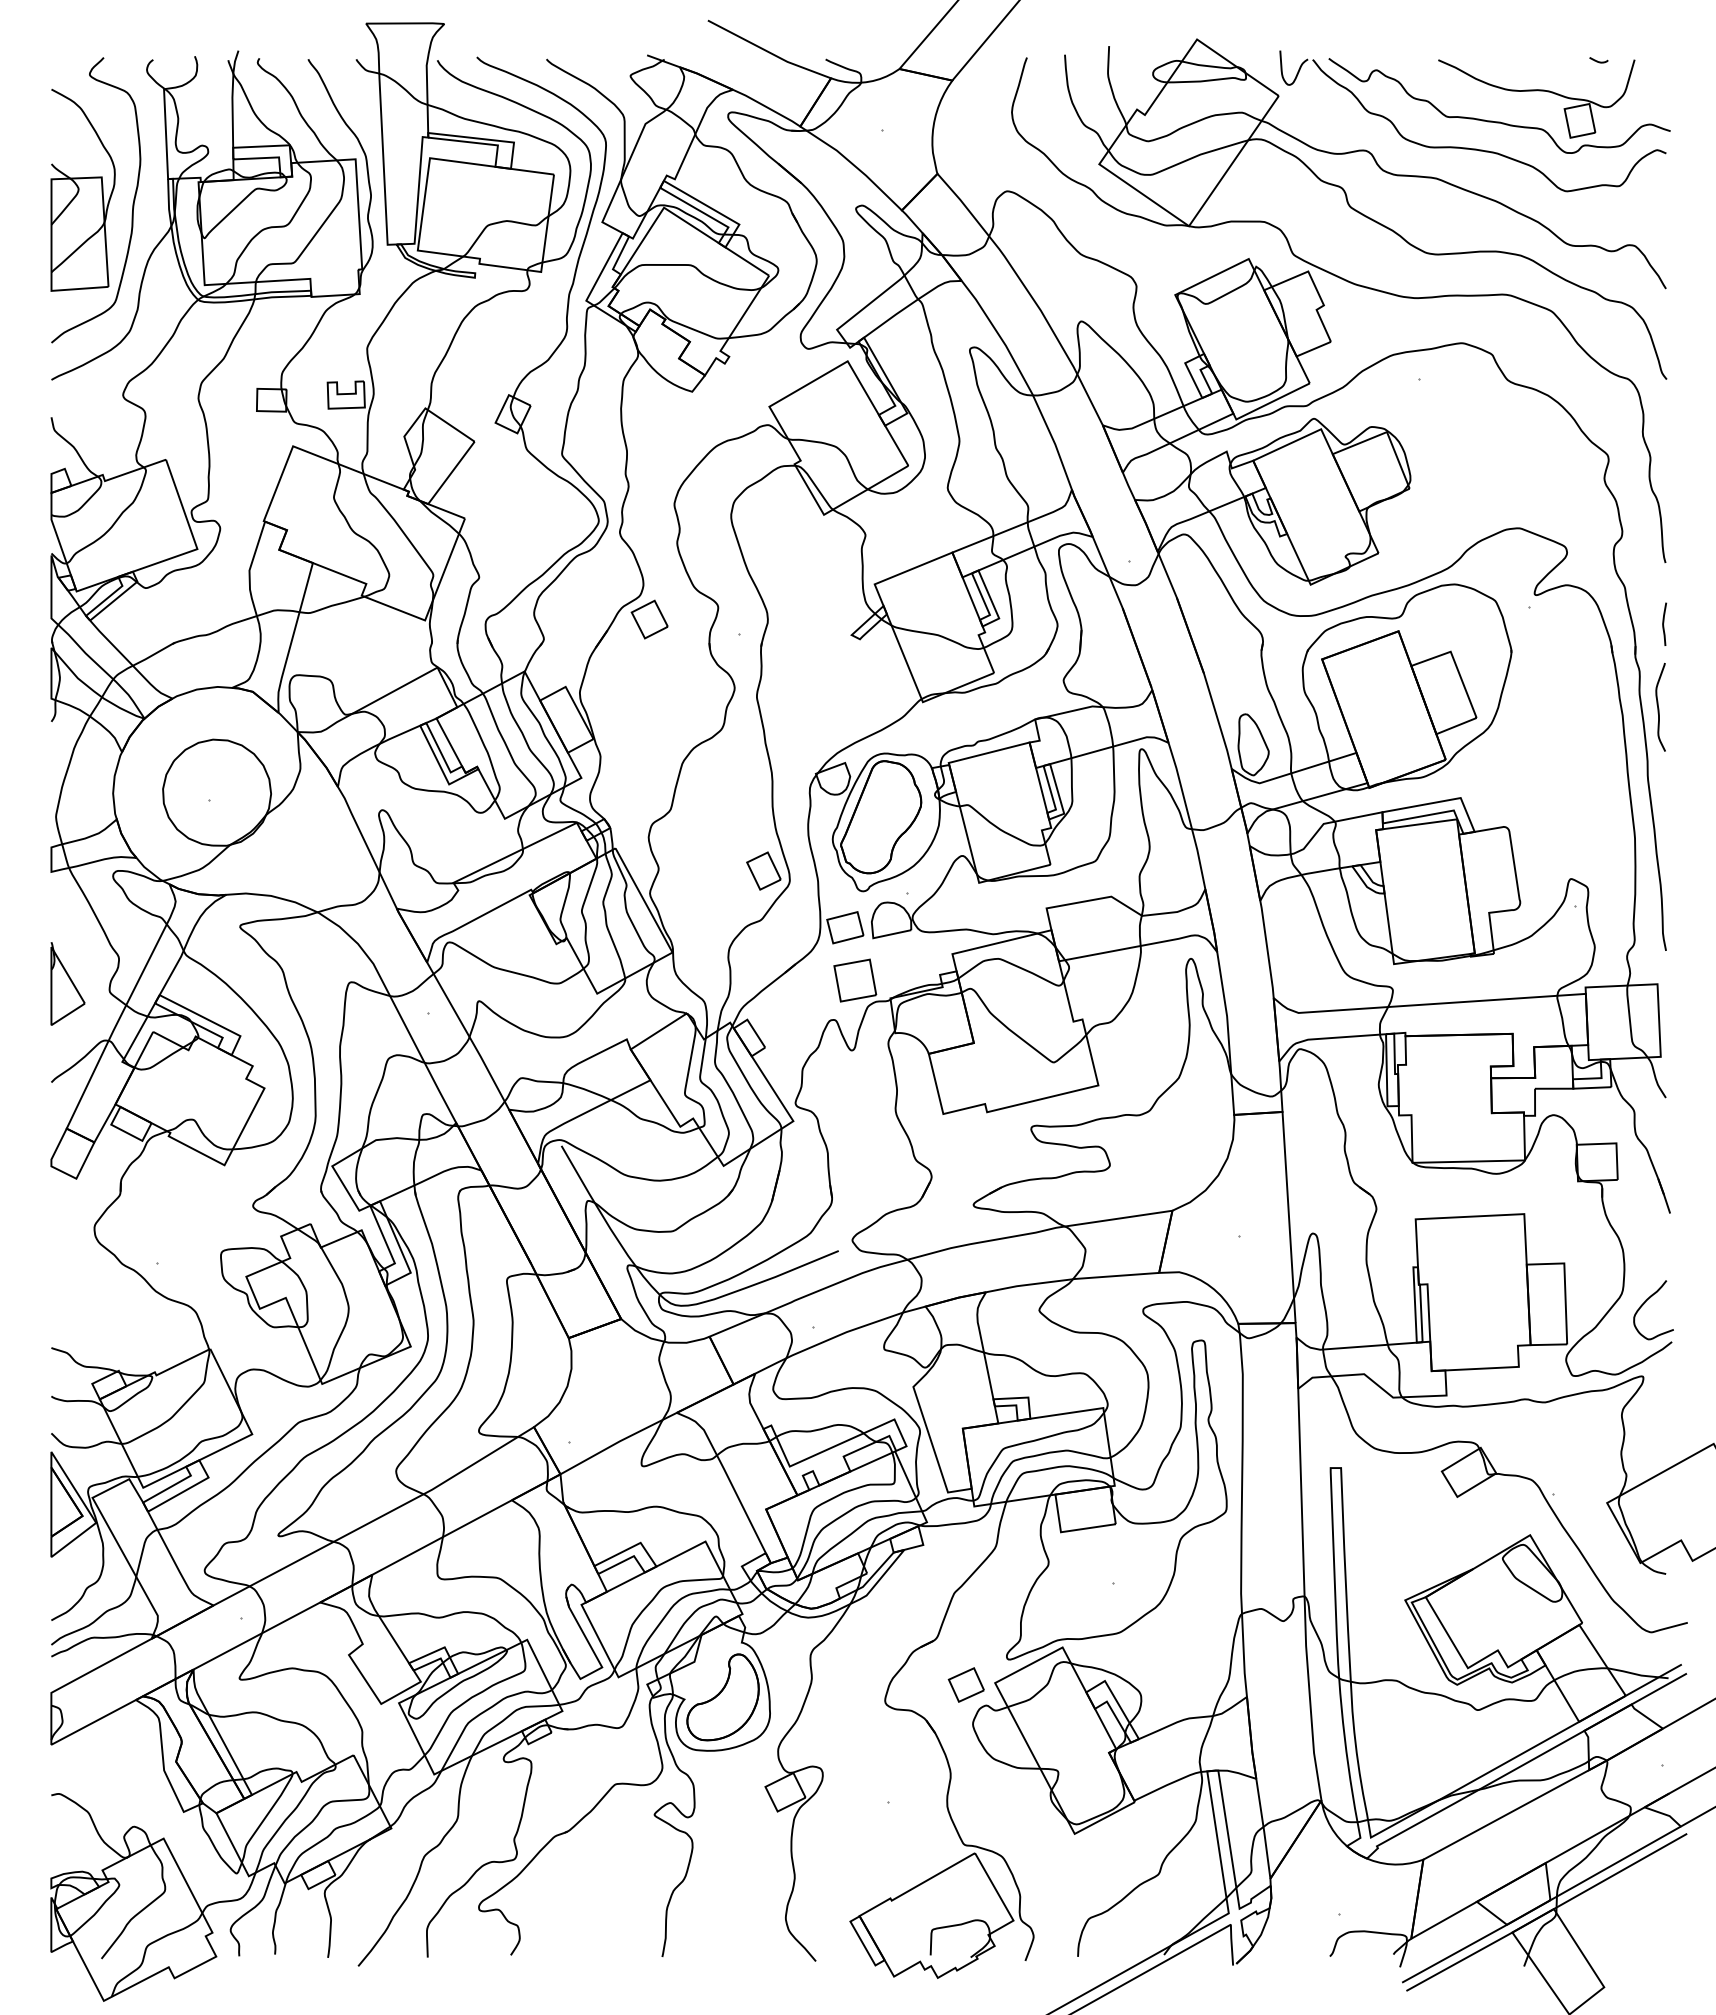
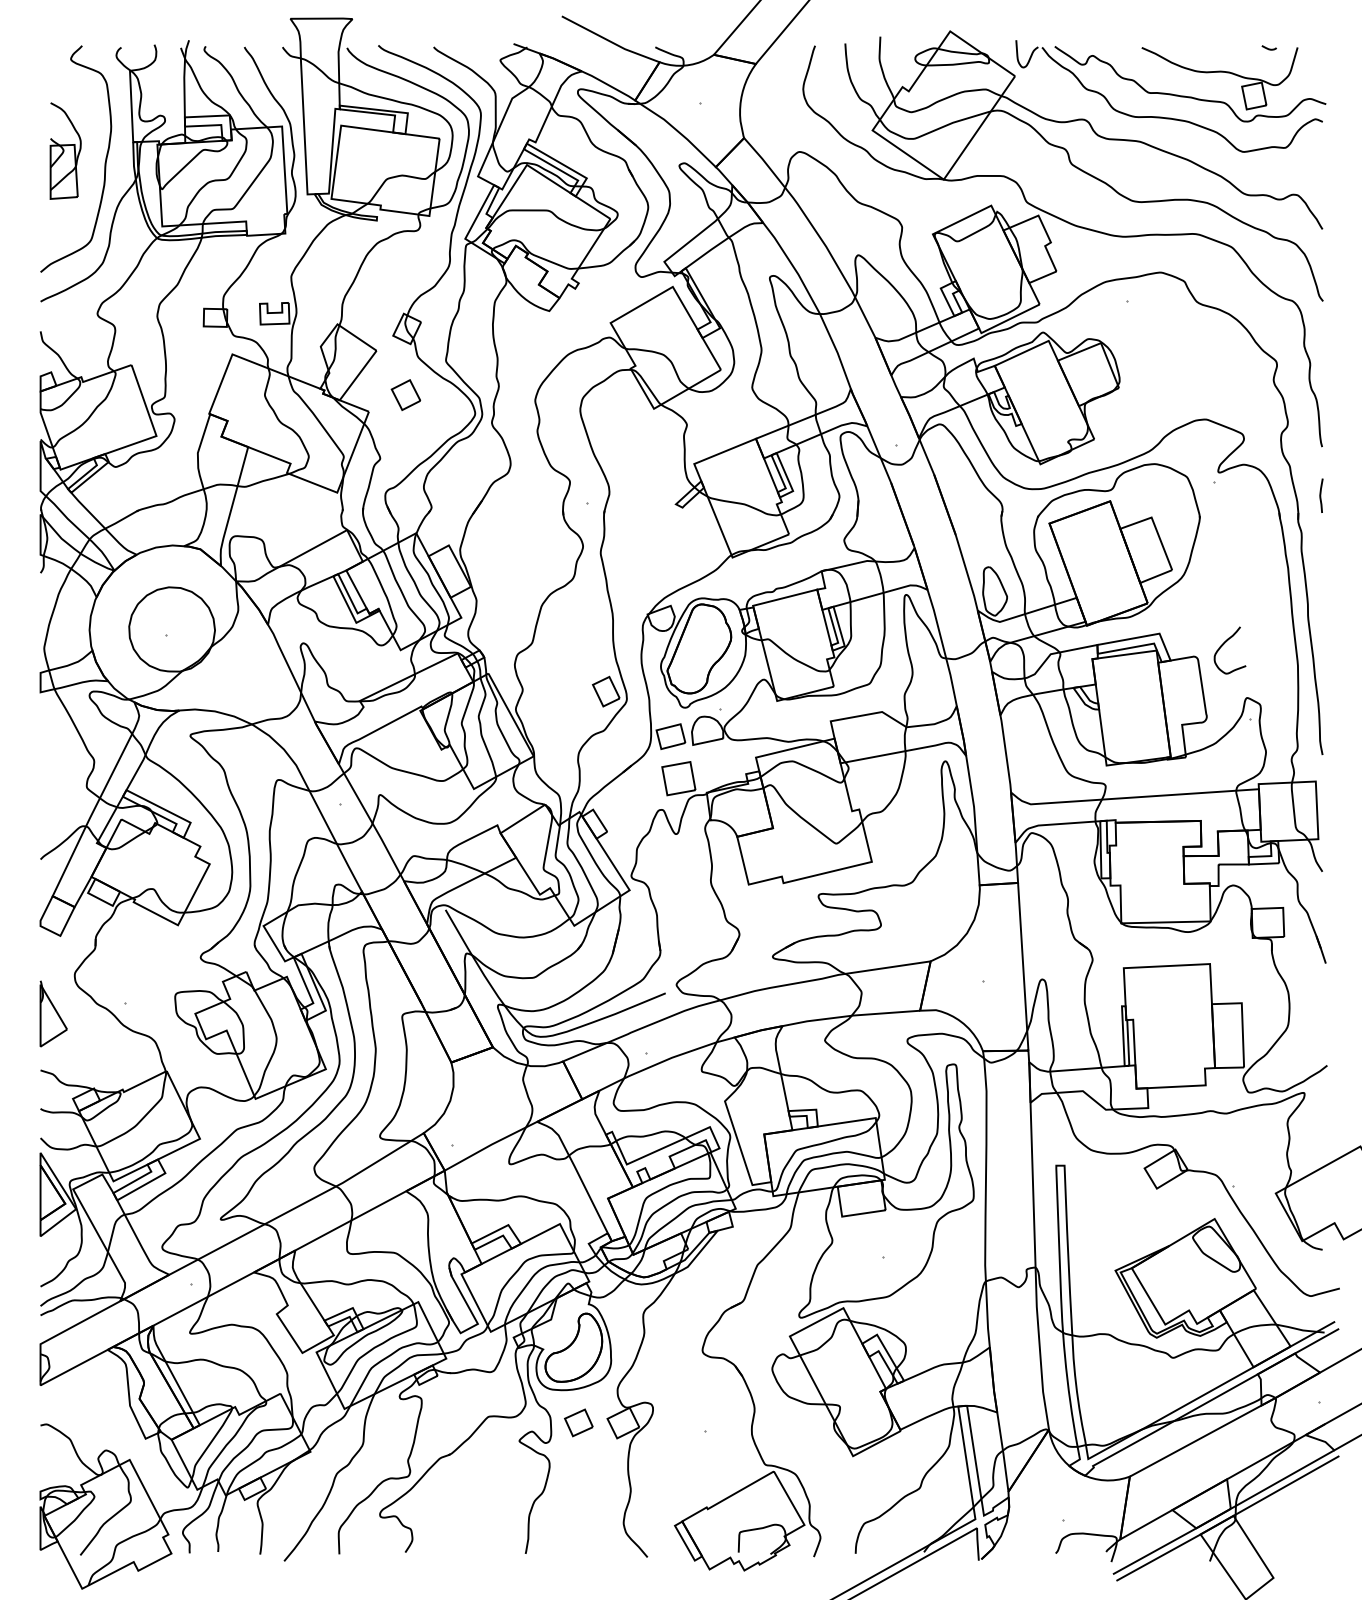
part: (82, 189) -> (65, 150), size x0.6
part: (649, 619) -> (405, 395), moved
curve: (1658, 706) -> (1316, 561), removed
part: (67, 983) -> (53, 1013), moved
curve: (1644, 1304) -> (1222, 645), moved
part: (965, 1684) -> (578, 1422), moved

